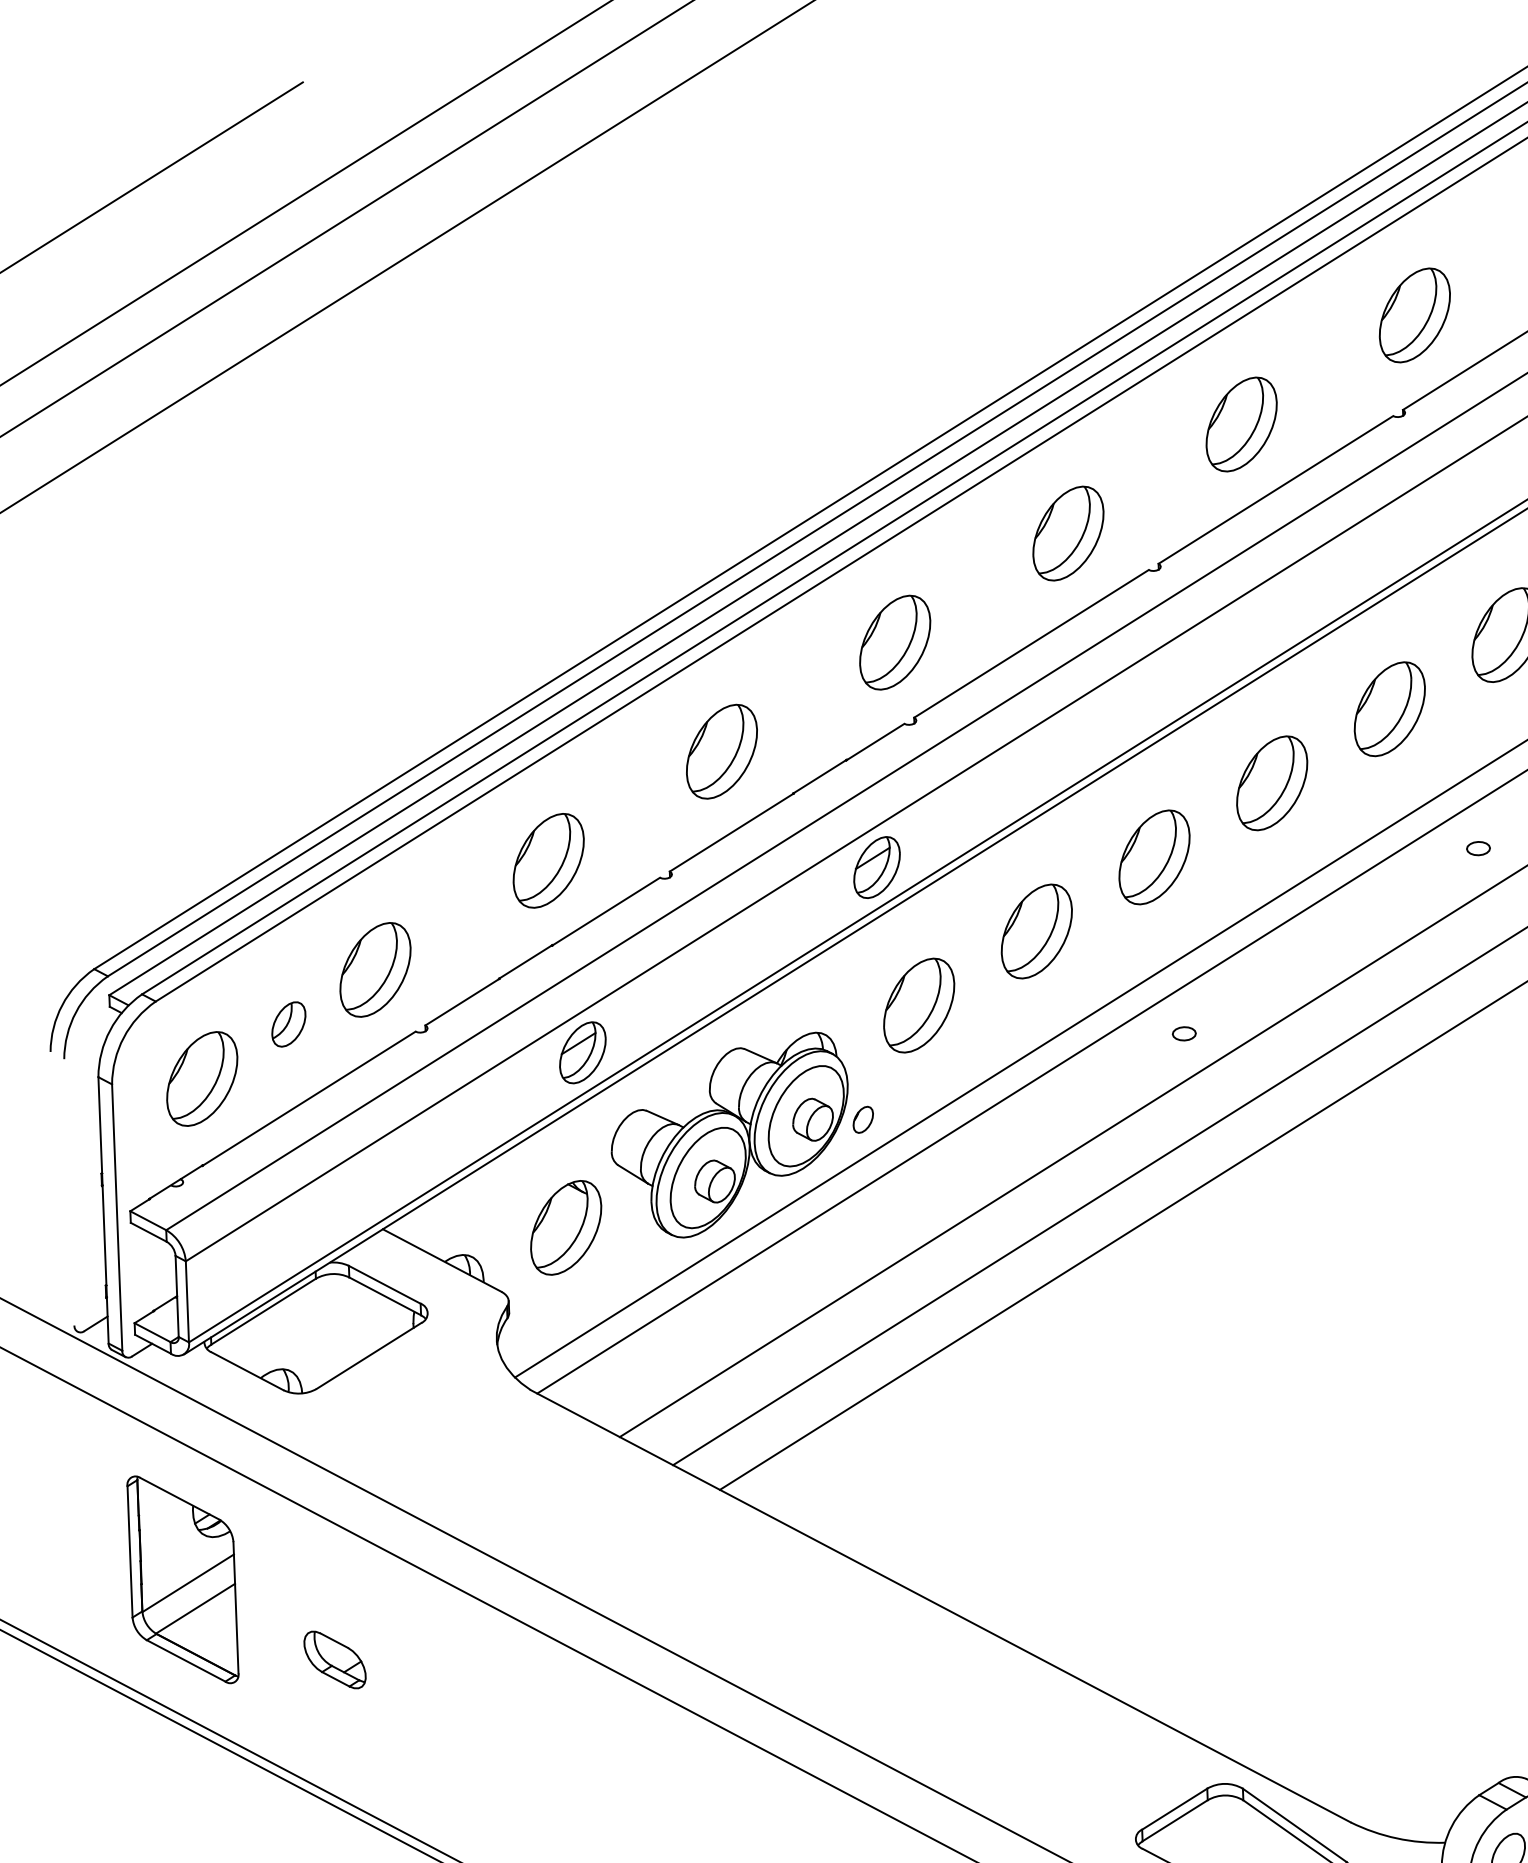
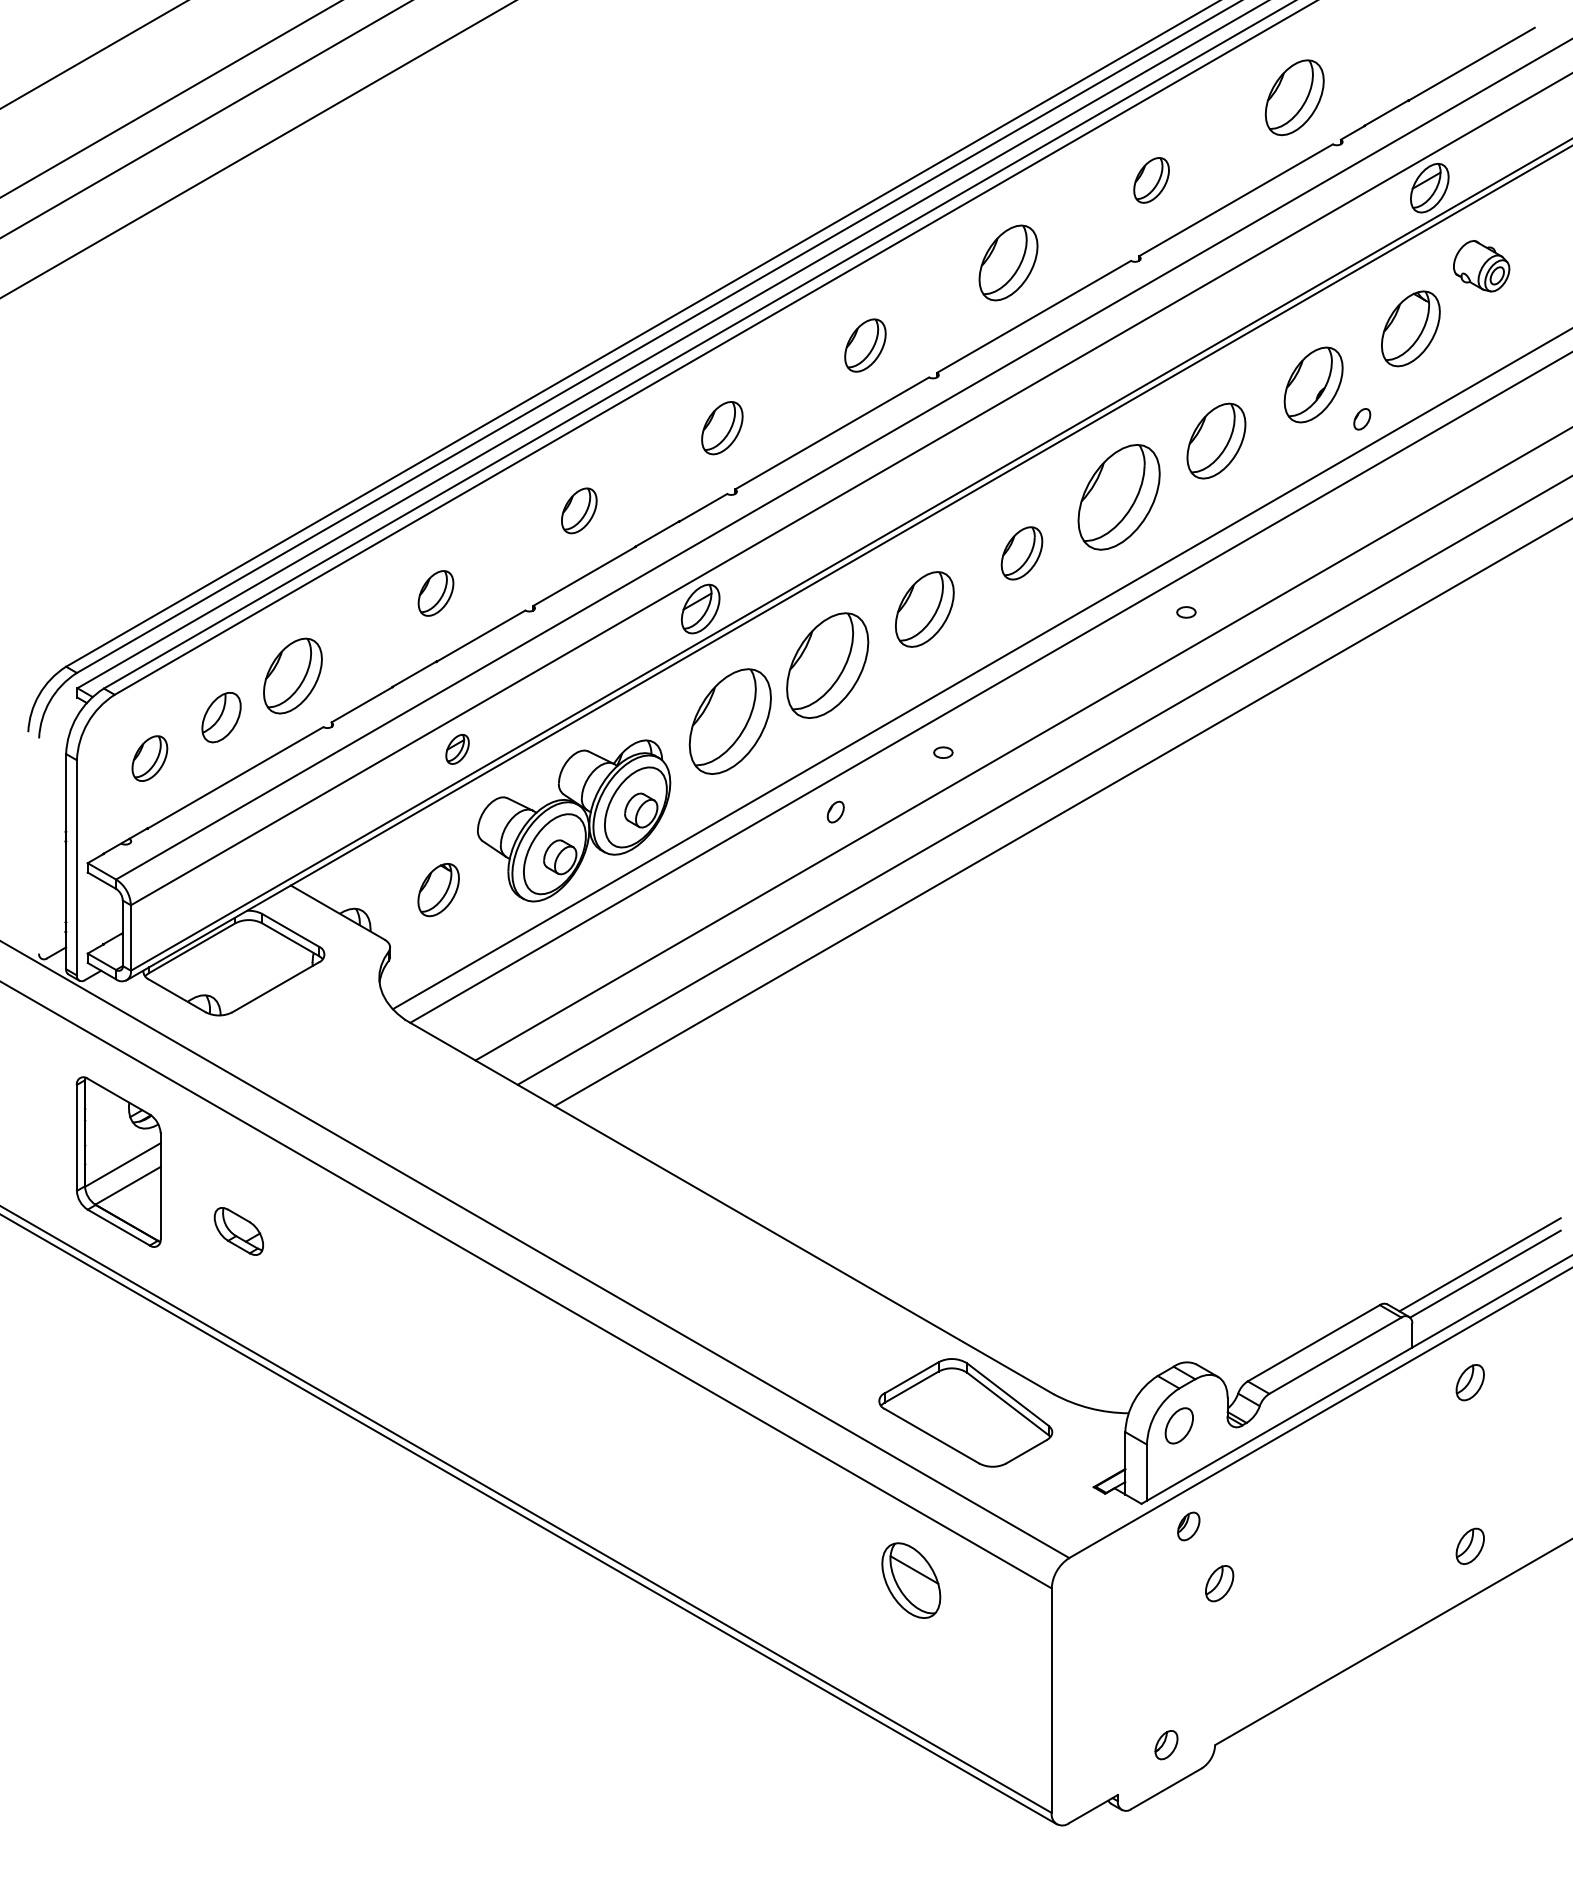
part: (1414, 315) -> (1151, 180), size x0.6
part: (1068, 533) -> (865, 345), size x0.7
part: (895, 641) -> (722, 427), size x0.7
part: (1390, 708) -> (1119, 496), size x1.4
part: (722, 751) -> (579, 510), size x0.6
part: (1271, 783) -> (1021, 553), size x0.7
part: (548, 860) -> (435, 593), size x0.6
part: (1036, 931) -> (827, 665), size x1.4
part: (919, 1005) -> (730, 721), size x1.4
part: (287, 1023) -> (220, 716), size x1.4
part: (582, 1052) -> (457, 749), size x0.6
part: (201, 1078) -> (149, 758), size x0.6
part: (862, 1119) -> (835, 811), moved
part: (565, 1227) -> (438, 889), size x0.7

